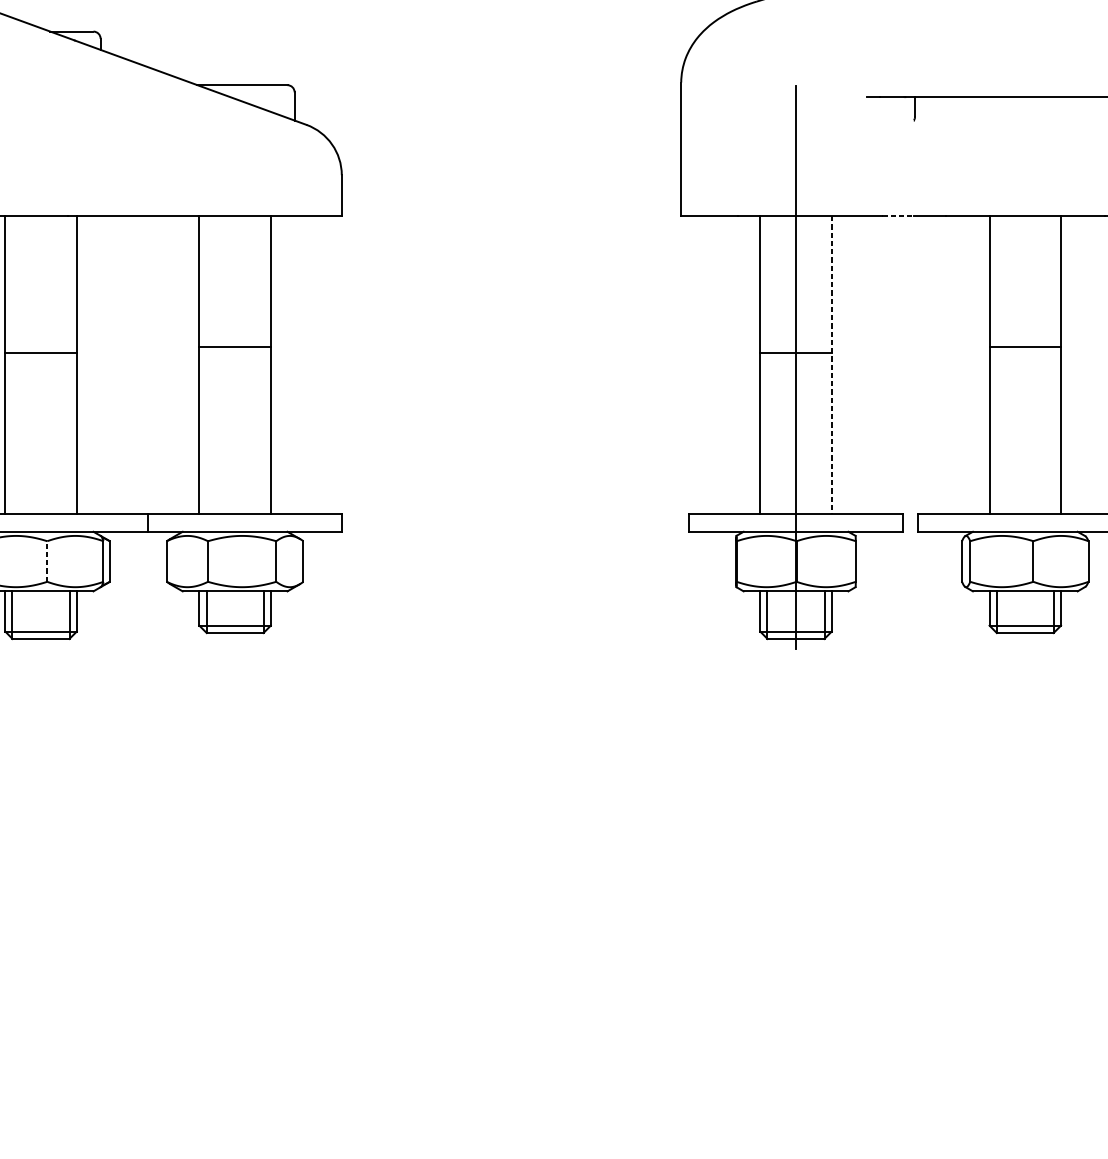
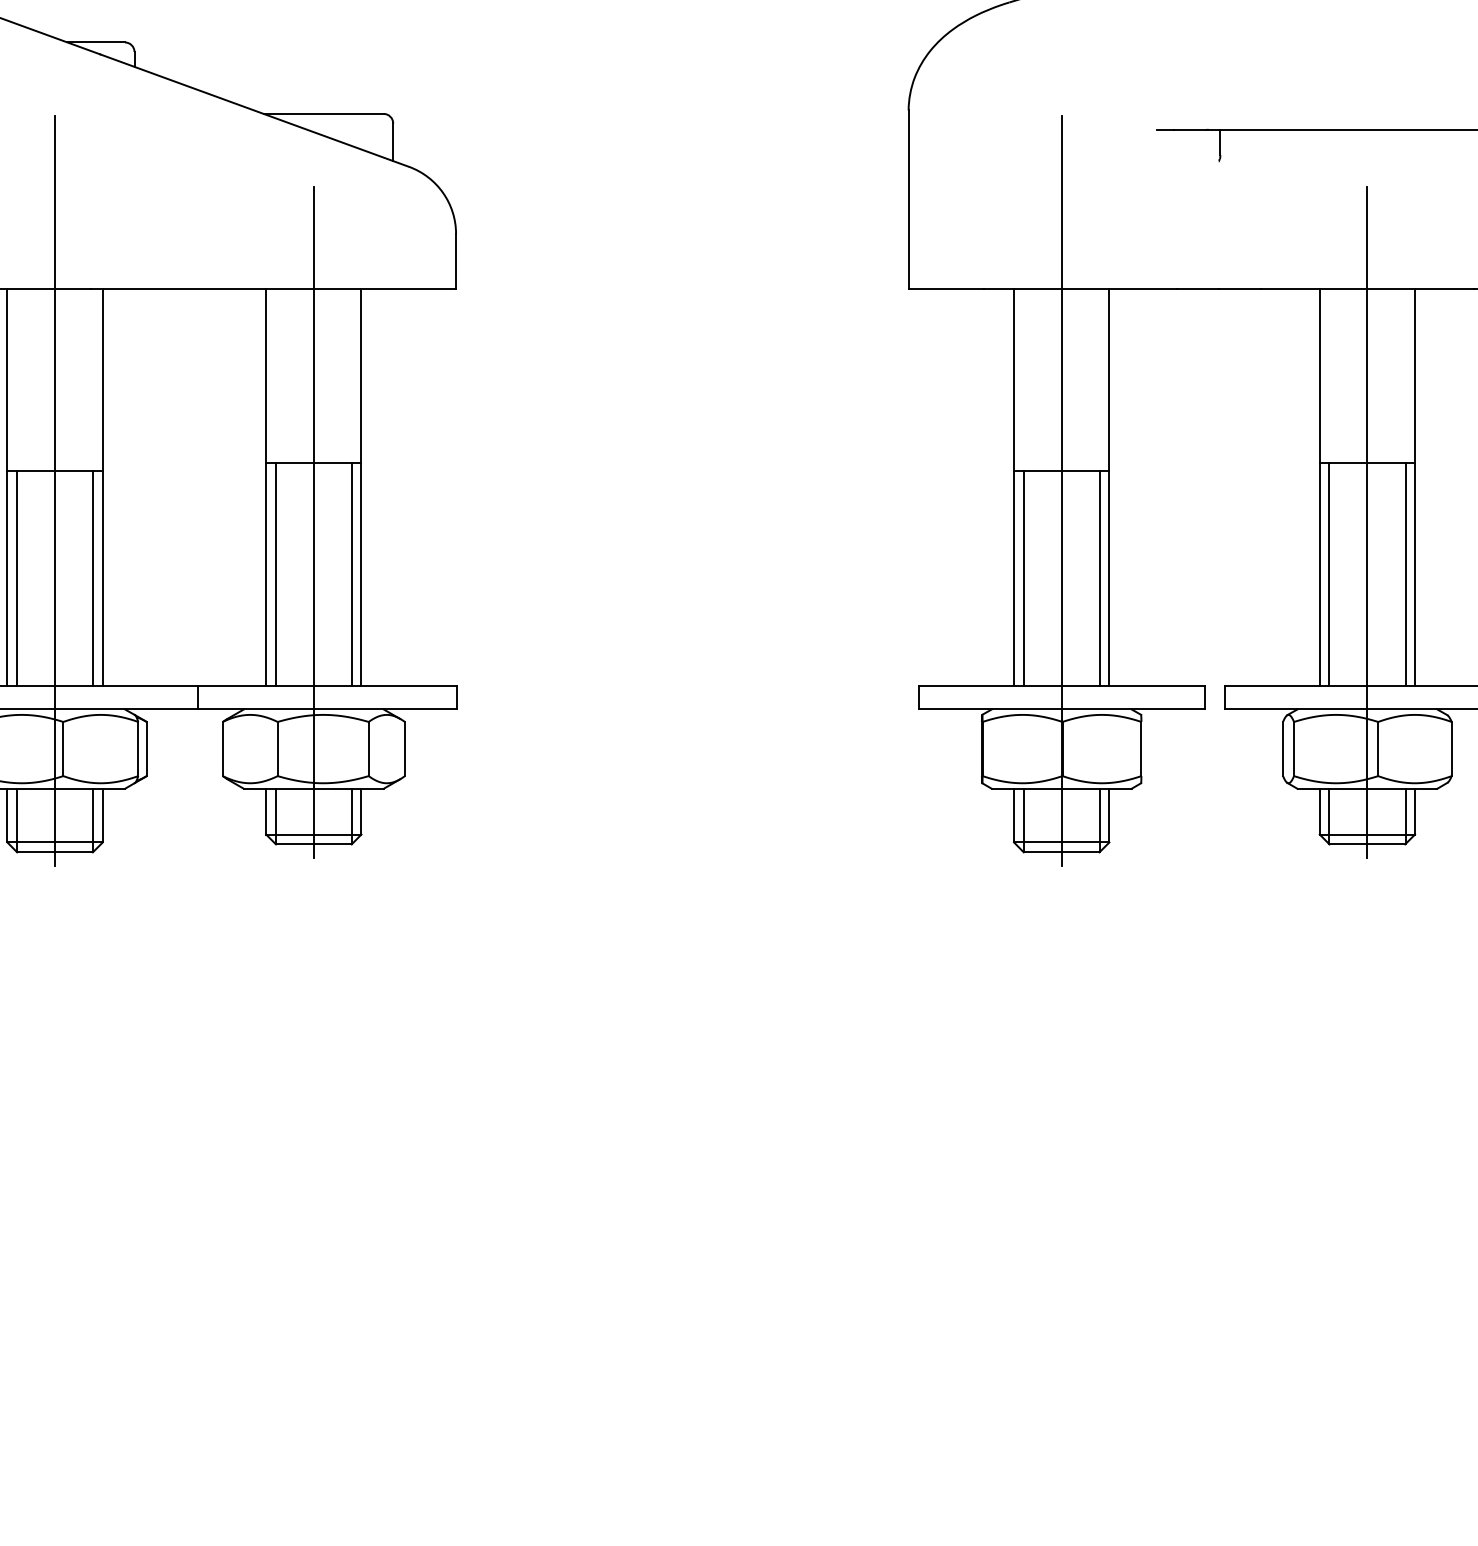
line: (898, 216) -> (1198, 288), dashed -> solid
line: (831, 365) -> (1109, 487), dashed -> solid
line: (41, 367) -> (55, 490), added
line: (234, 391) -> (313, 522), added
line: (1025, 391) -> (1367, 522), added
line: (206, 430) -> (275, 574), added
line: (263, 430) -> (351, 574), added
line: (996, 430) -> (1329, 574), added
line: (1053, 430) -> (1405, 574), added
line: (12, 433) -> (16, 578), added
line: (69, 433) -> (93, 578), added
line: (767, 433) -> (1023, 578), added
line: (824, 433) -> (1099, 578), added
line: (47, 561) -> (63, 748), dashed -> solid

